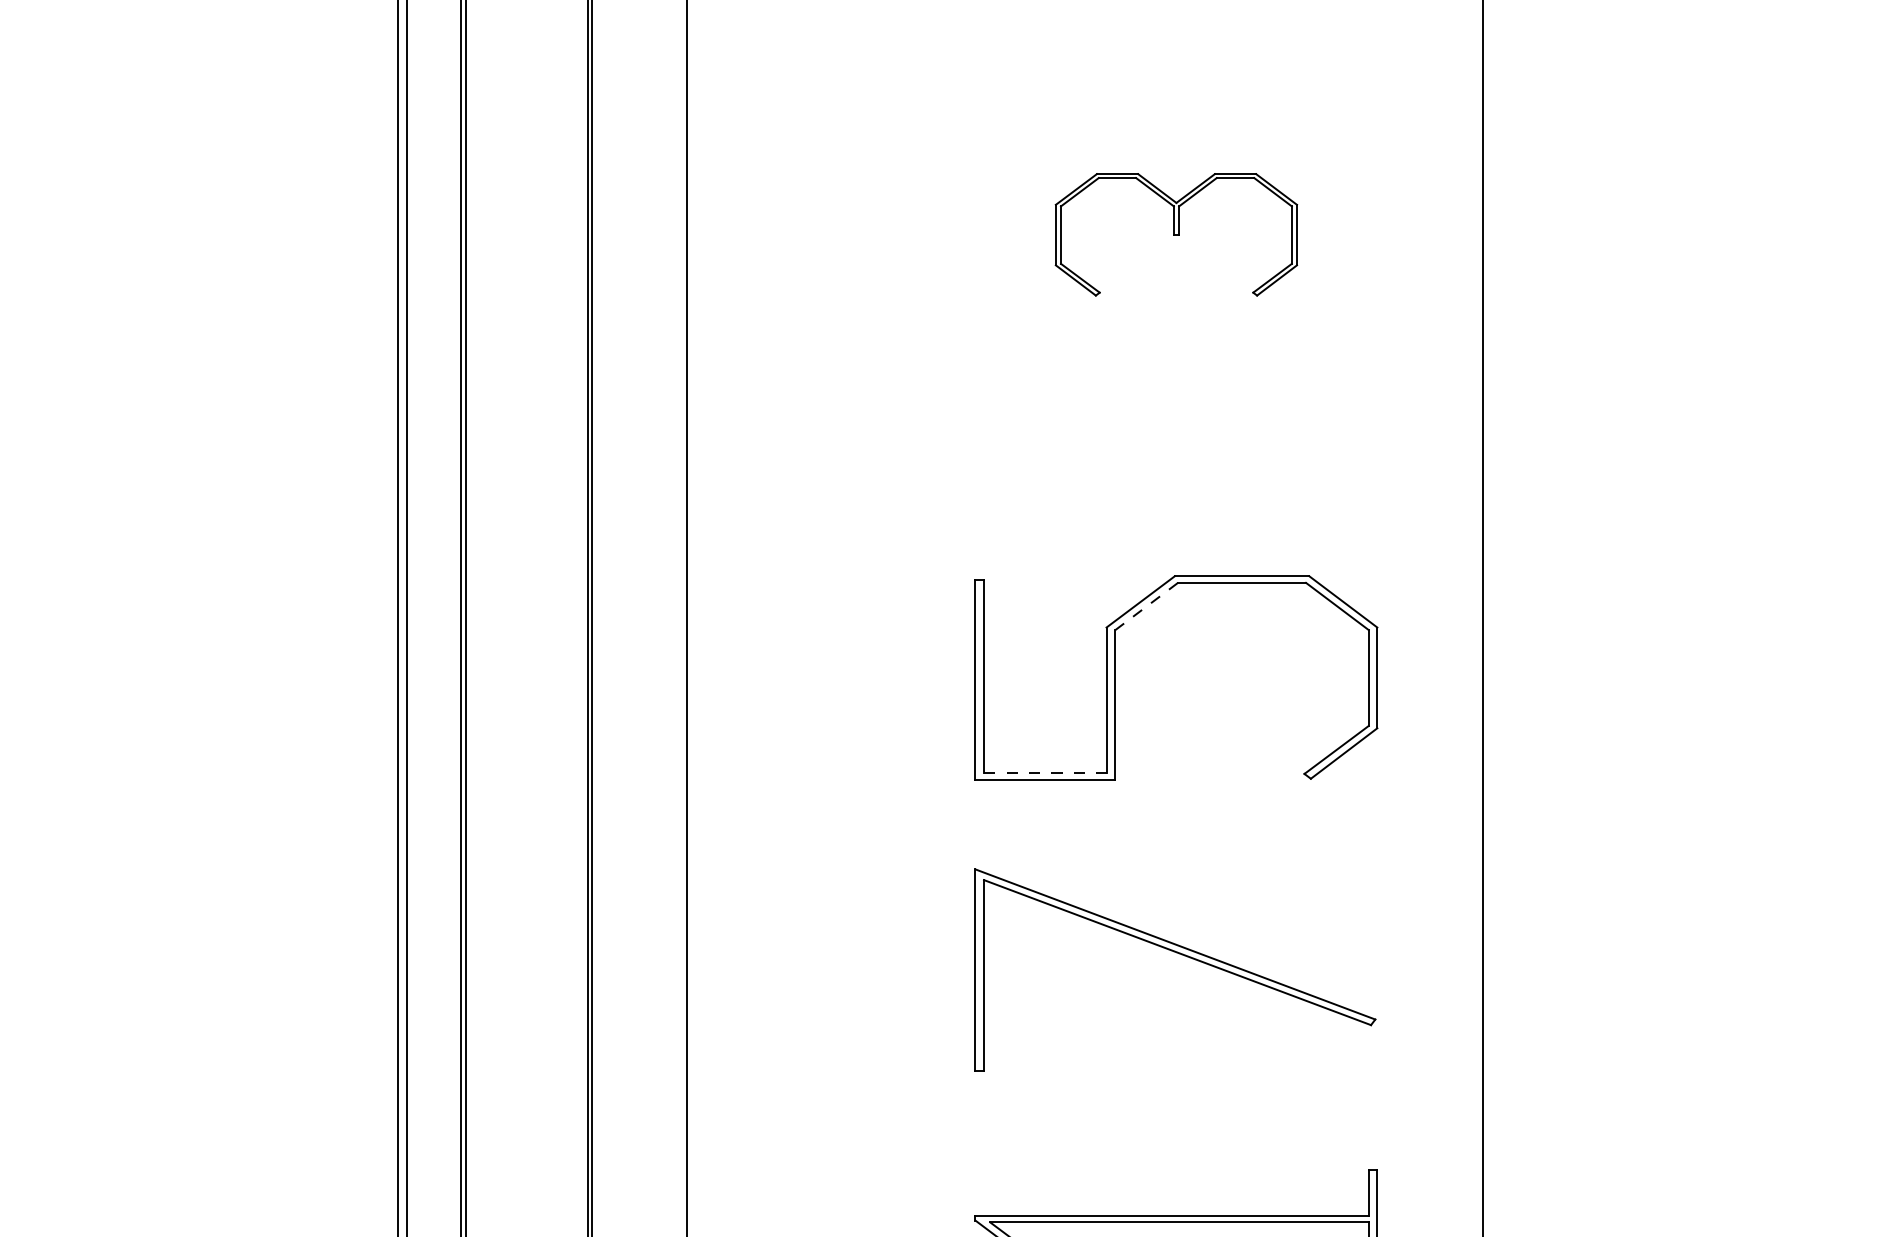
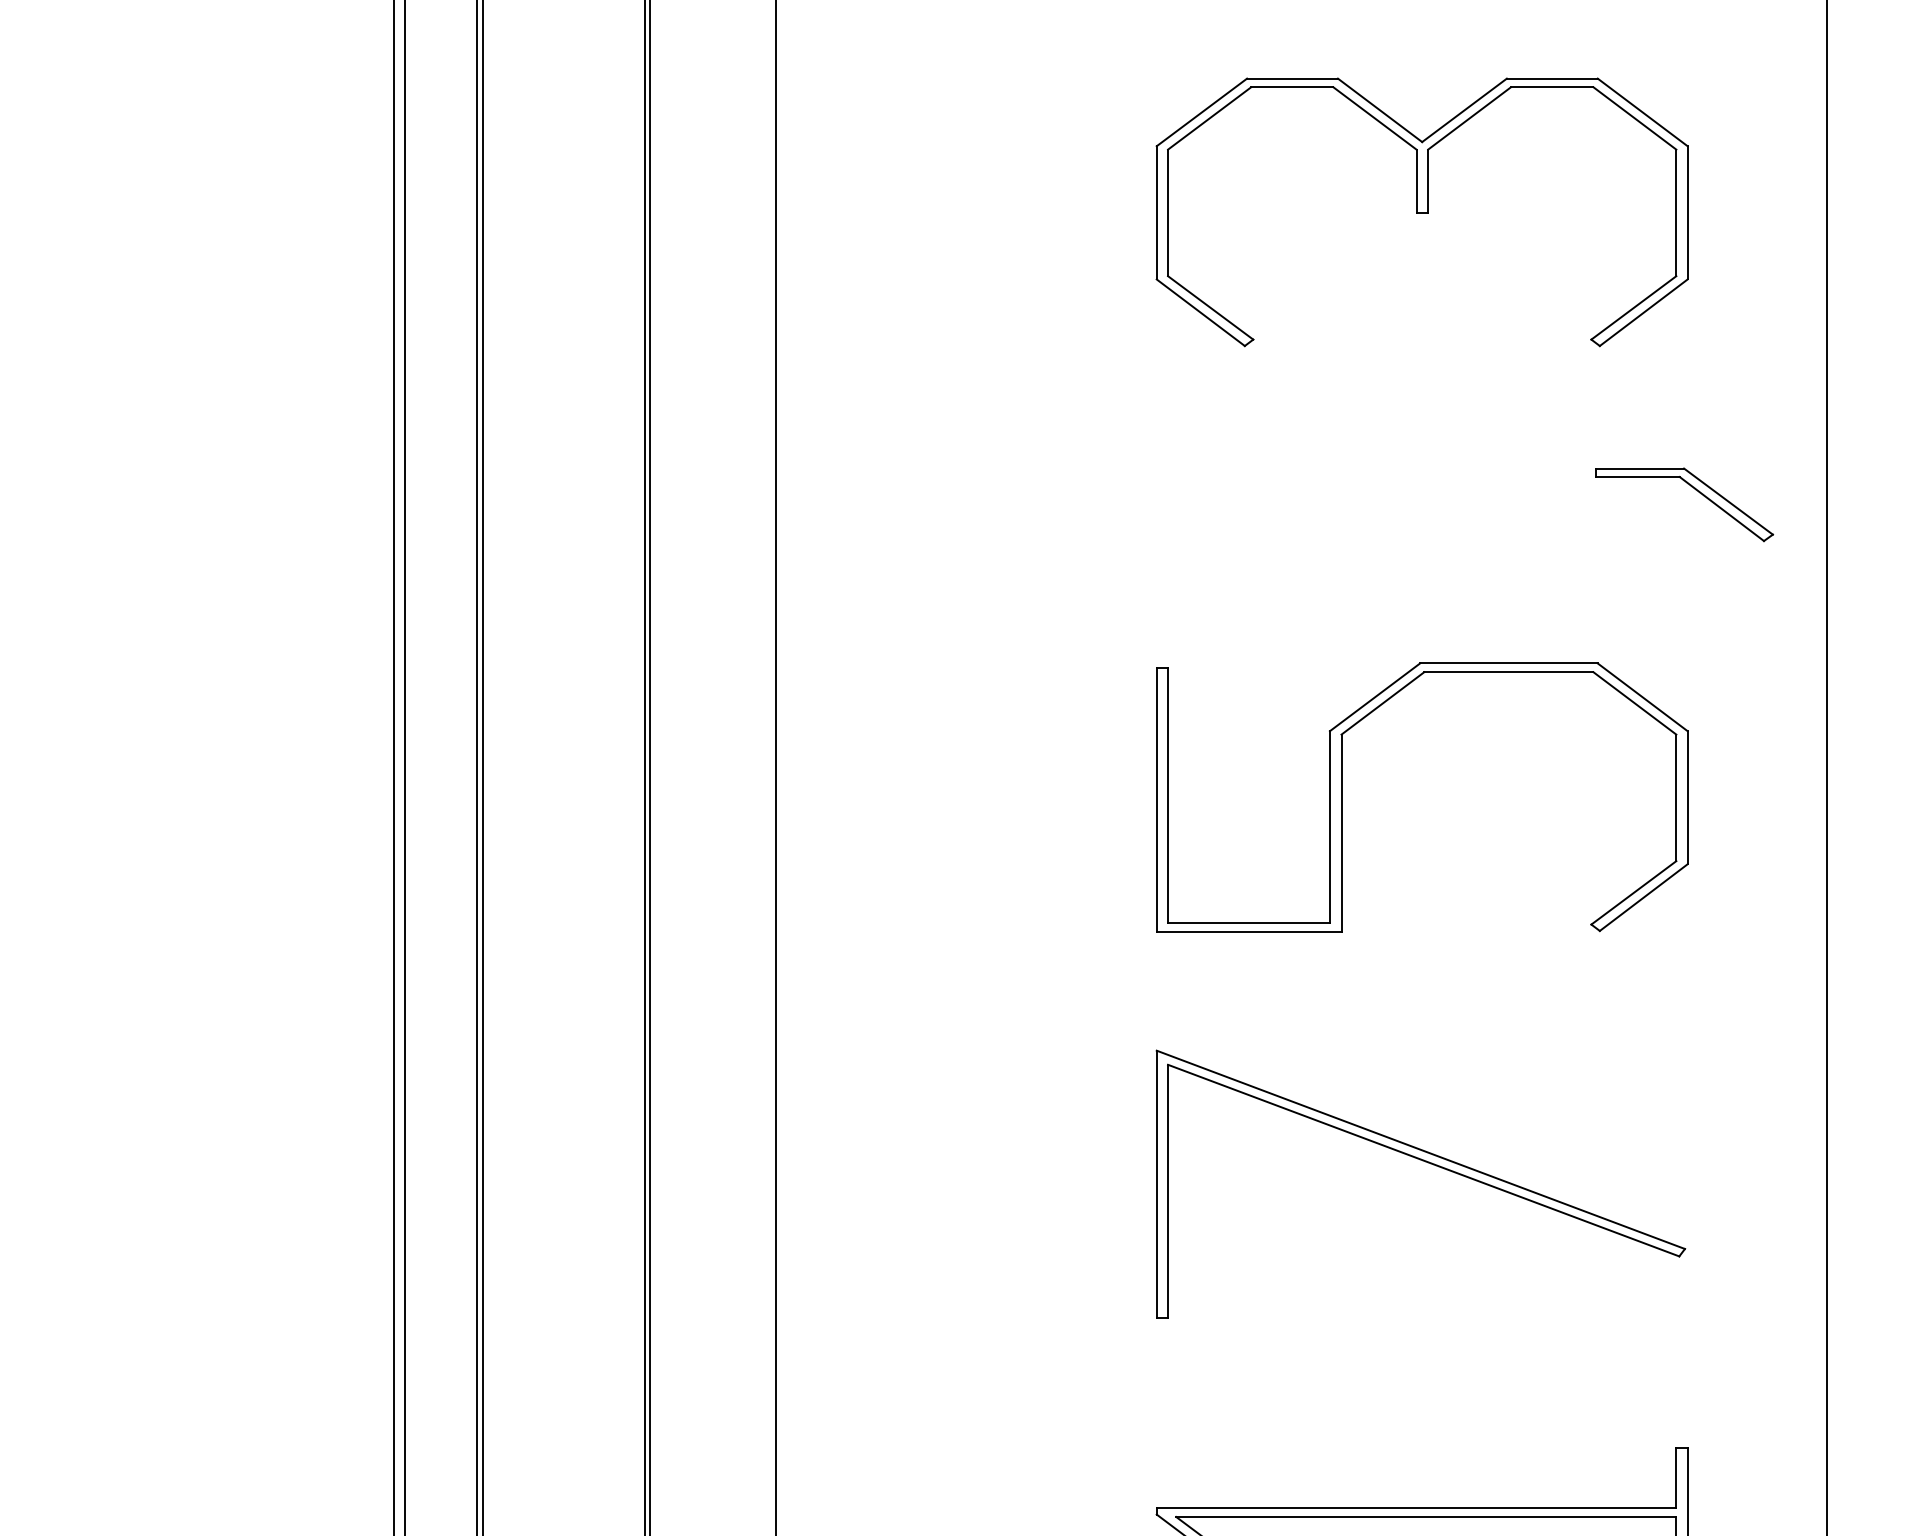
part: (1176, 234) -> (1422, 211), size x1.67
part: (1380, 443) -> (1691, 488), added
line: (1146, 606) -> (1382, 703), dashed -> solid
line: (1045, 772) -> (1249, 922), dashed -> solid

